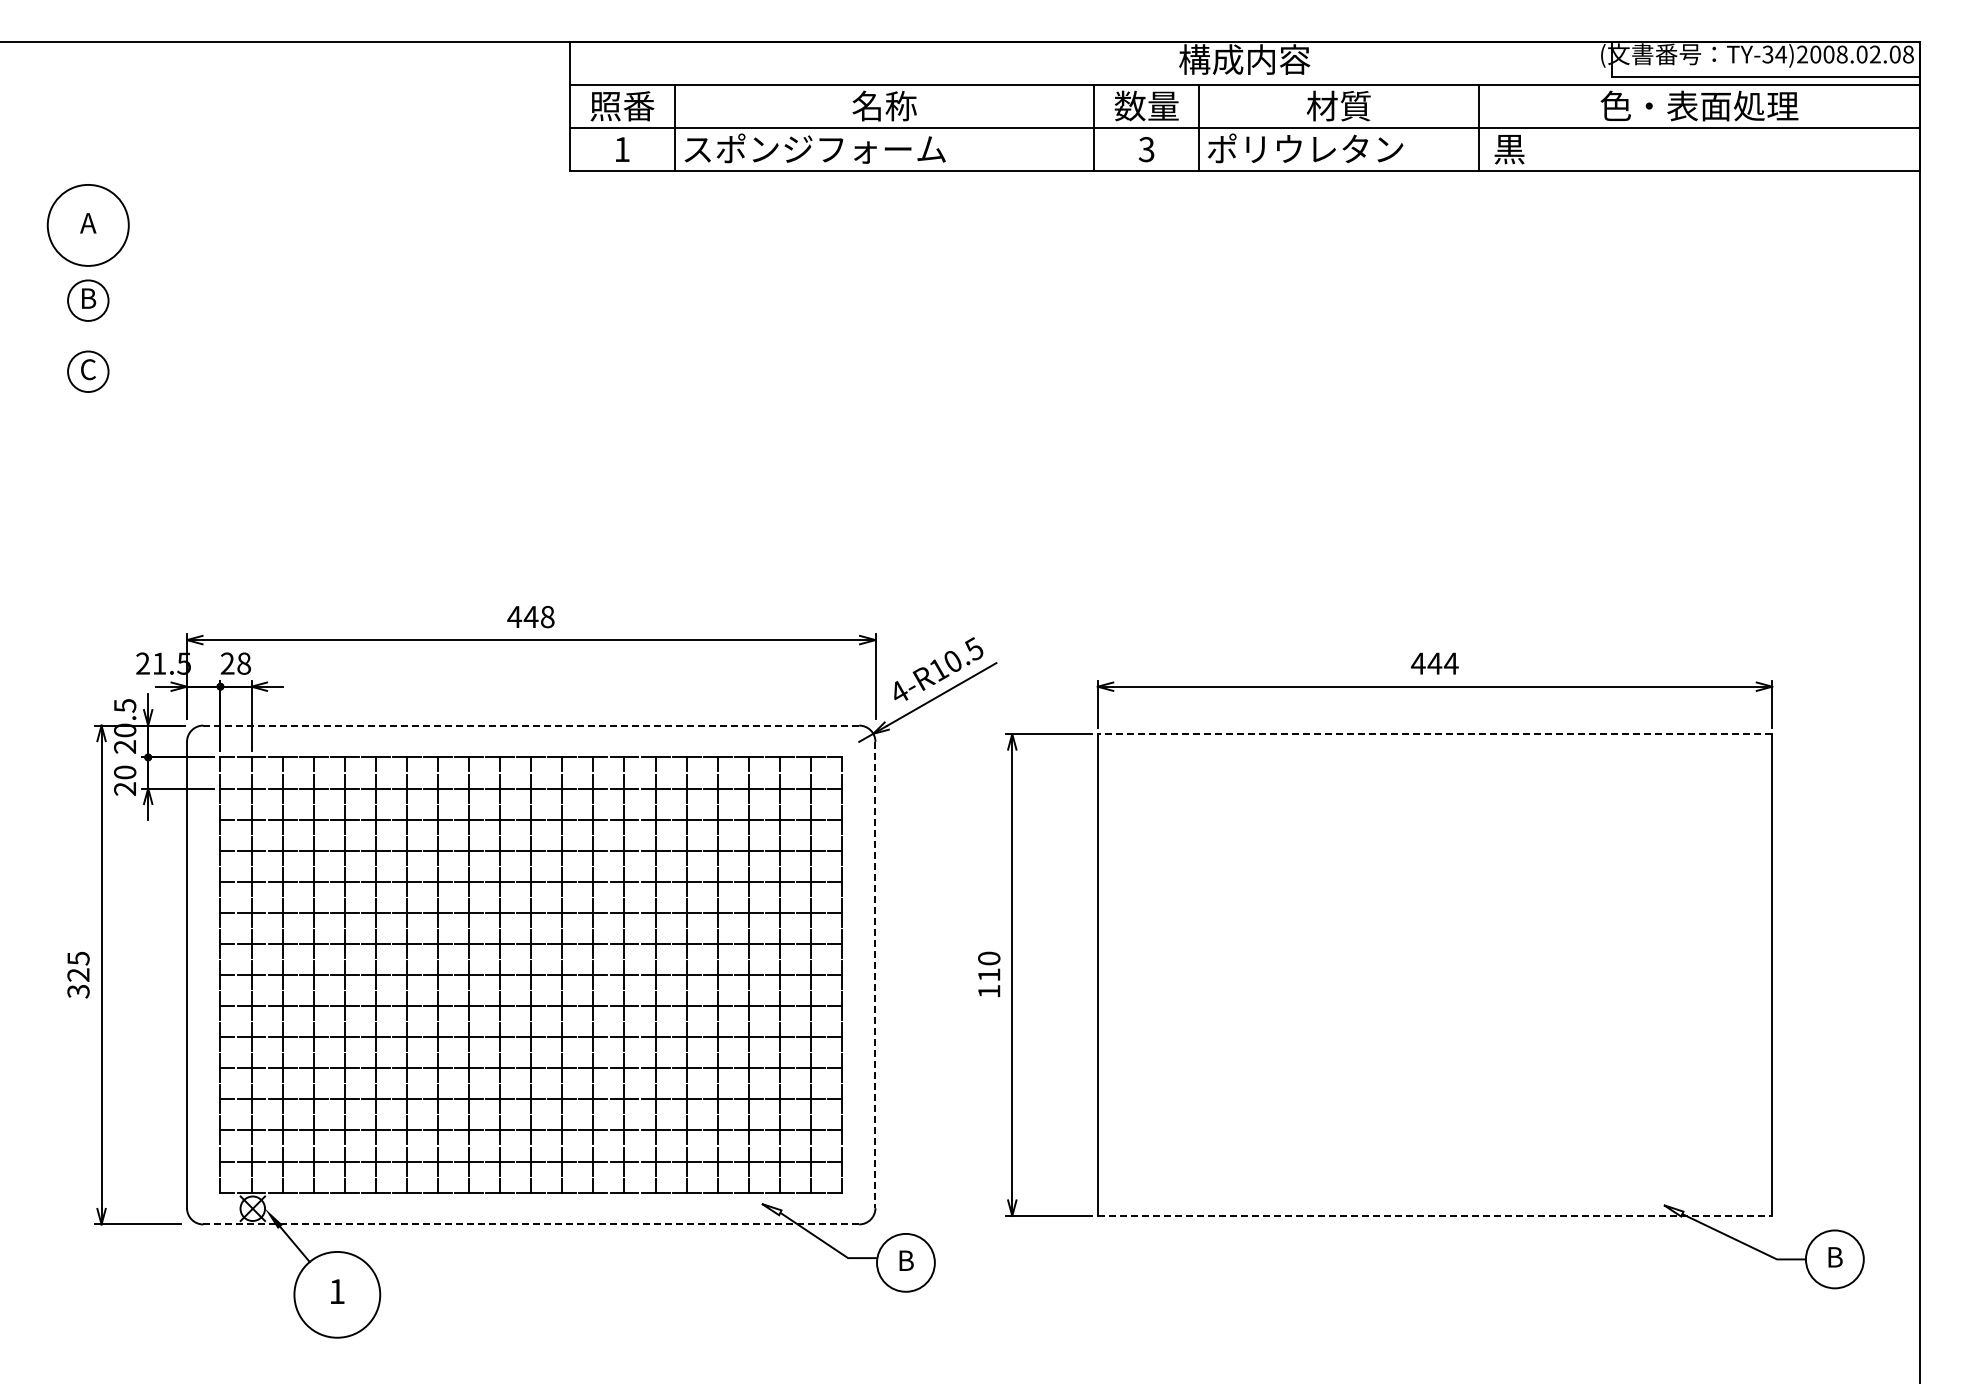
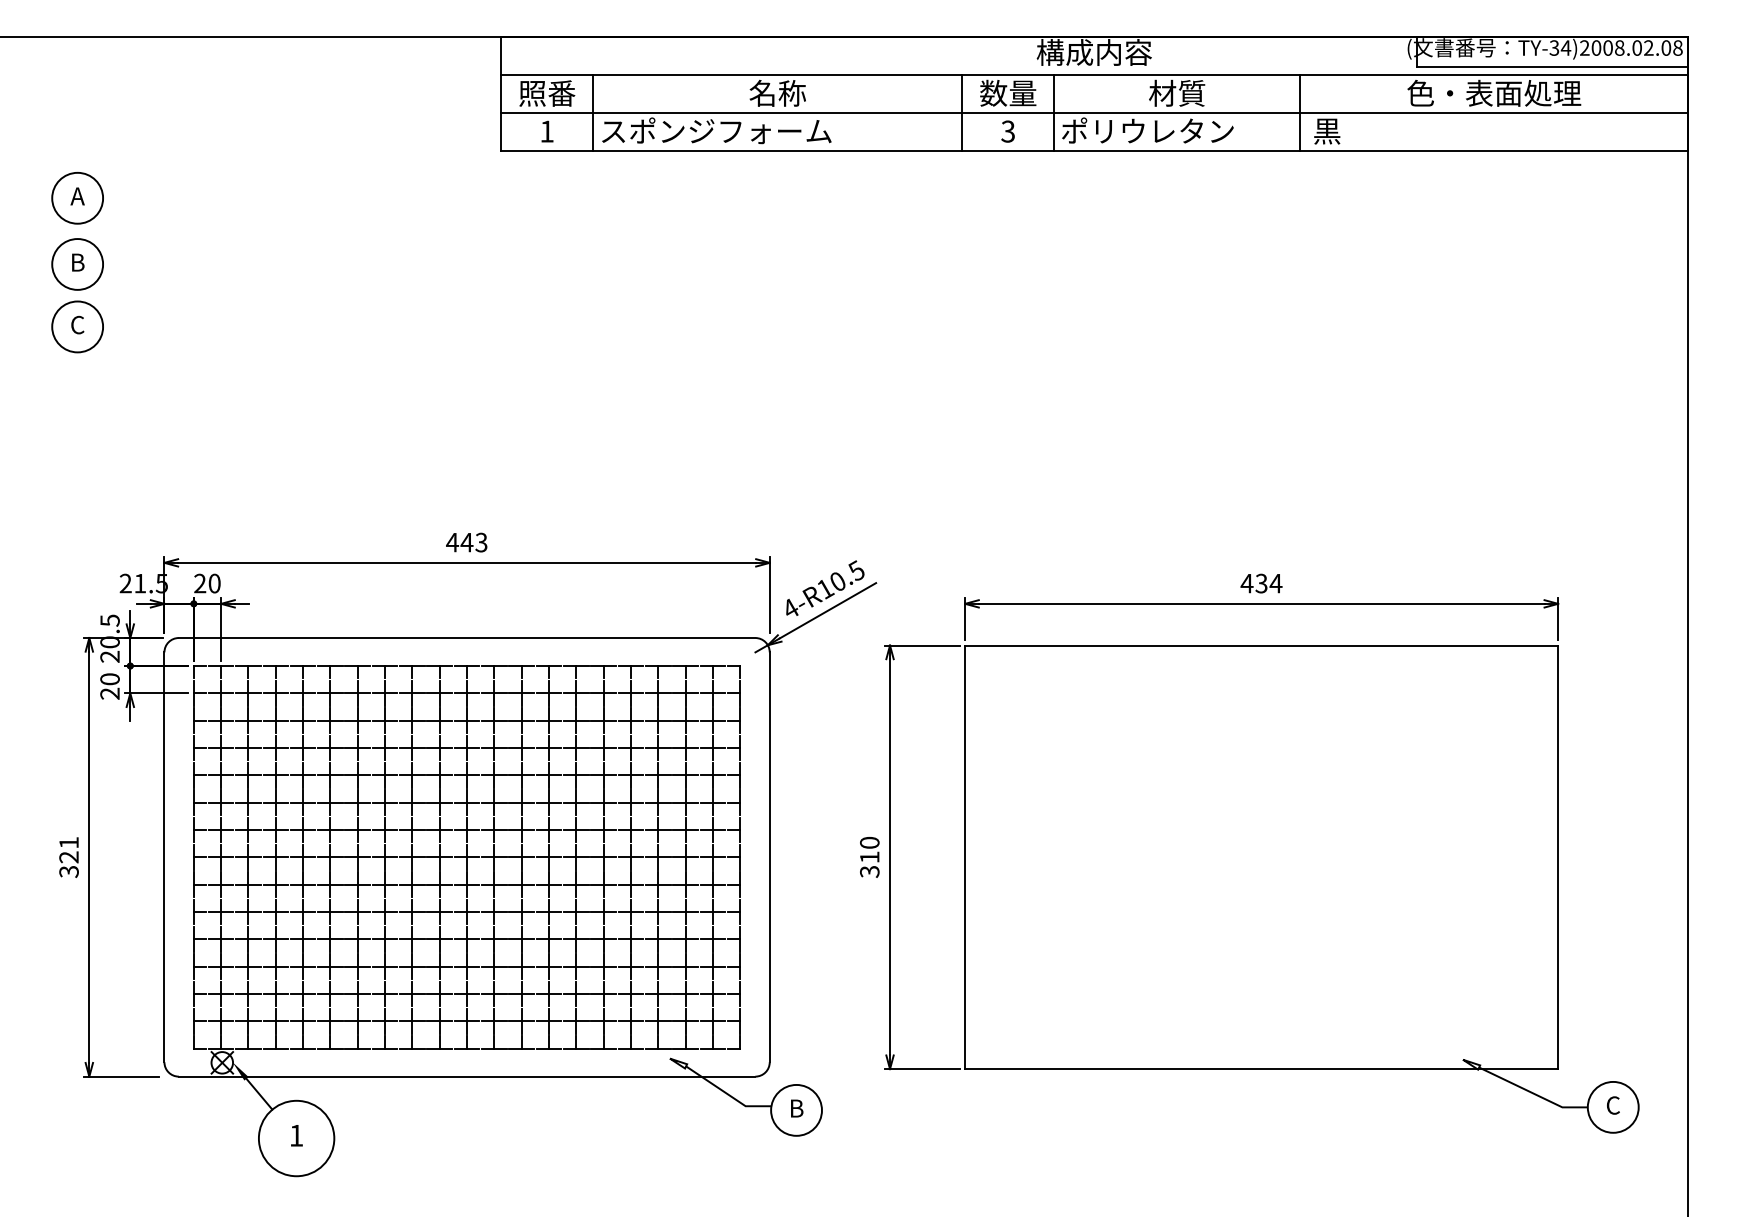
circle: (88, 225) -> (77, 198), size x0.71
circle: (88, 300) -> (77, 264), size x1.43
circle: (88, 371) -> (77, 326), size x1.43
text: (547, 616) -> (481, 542), 448 -> 443
text: (243, 663) -> (214, 583), 28 -> 20
text: (1434, 663) -> (1261, 583), 444 -> 434
line: (531, 725) -> (467, 637), dashed -> solid
line: (1434, 734) -> (1261, 645), dashed -> solid
text: (78, 958) -> (69, 842), 325 -> 321
line: (875, 975) -> (769, 857), dashed -> solid
text: (989, 991) -> (870, 871), 110 -> 310
line: (1435, 1215) -> (1262, 1068), dashed -> solid
line: (531, 1224) -> (467, 1076), dashed -> solid
text: (1834, 1256) -> (1612, 1104), B -> C

